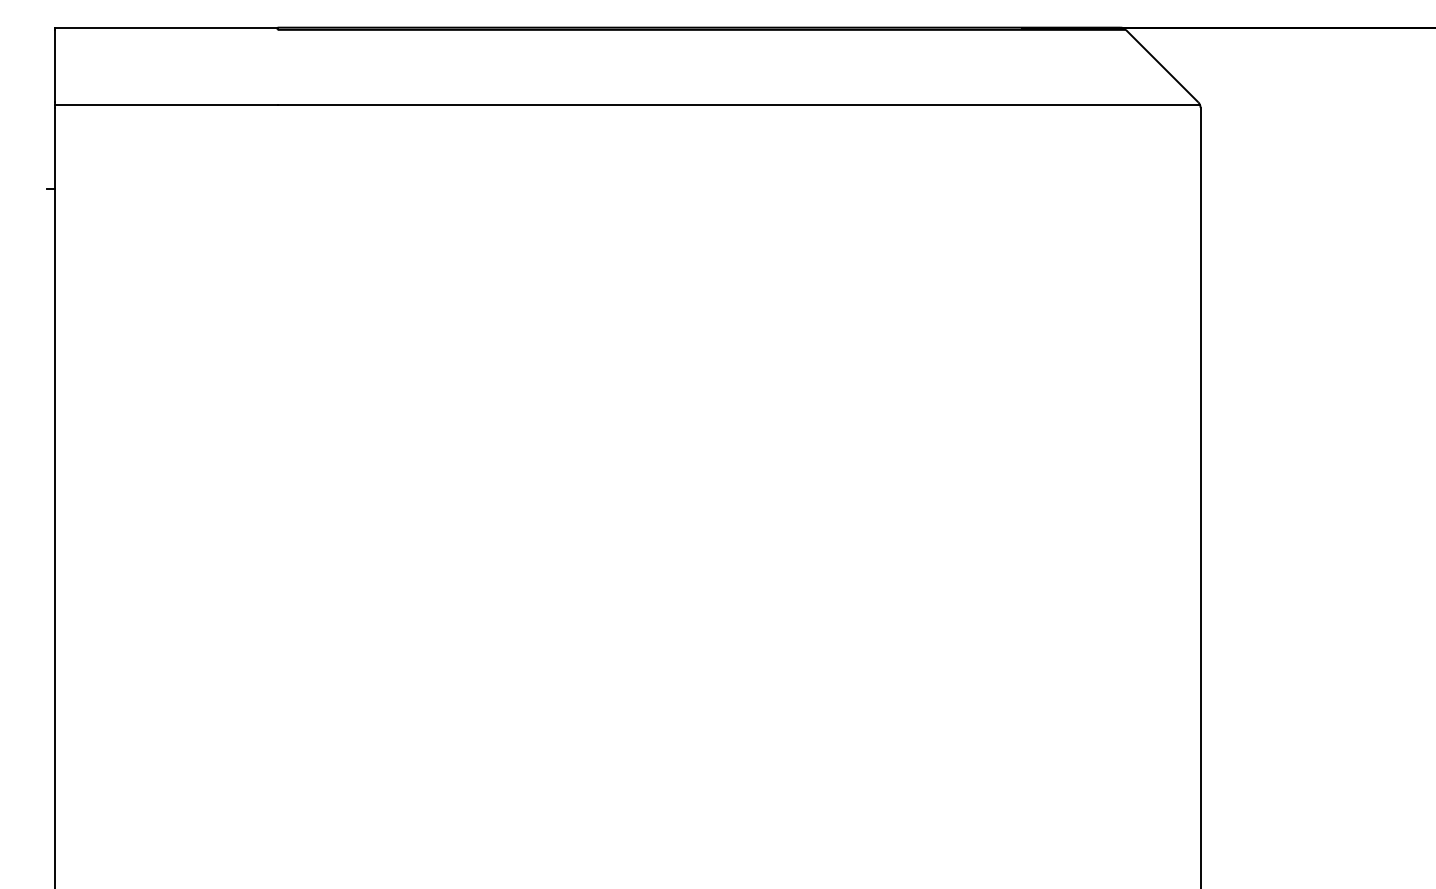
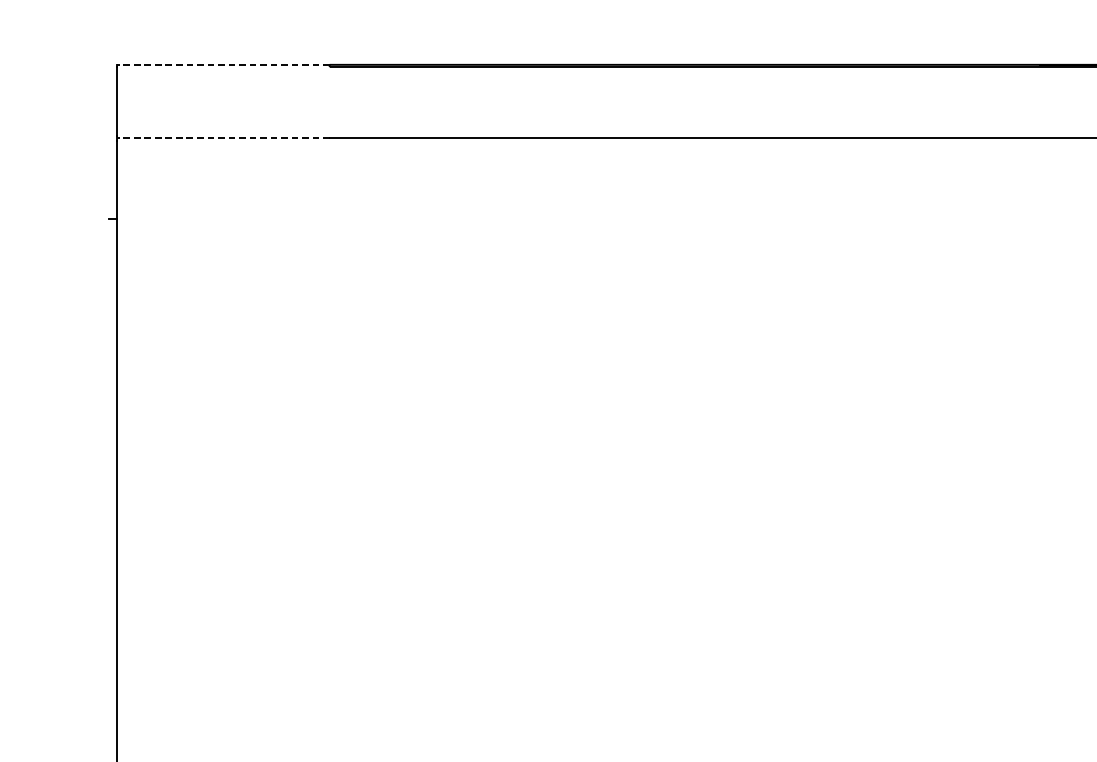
line: (166, 27) -> (223, 64), solid -> dashed
line: (166, 104) -> (223, 138), solid -> dashed

